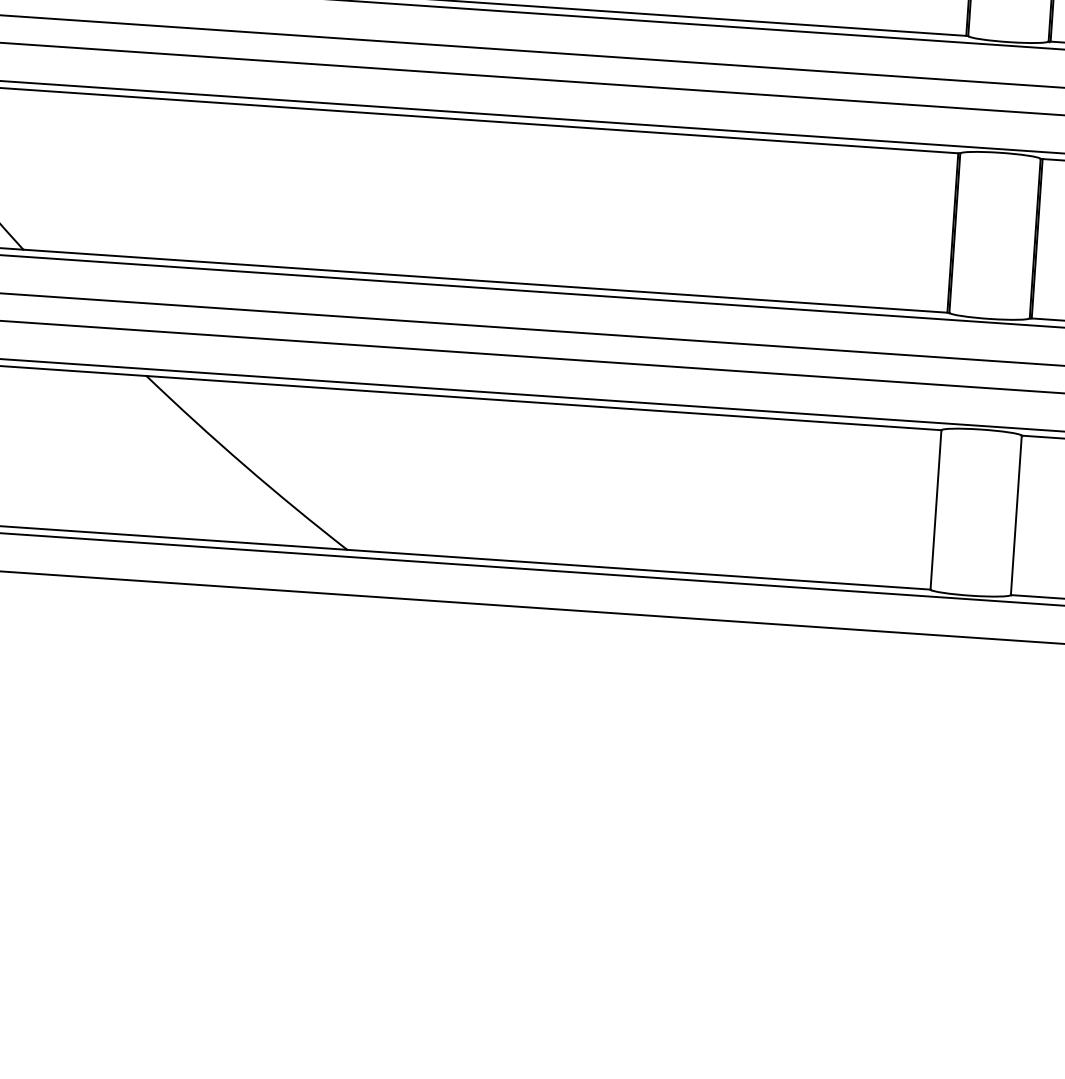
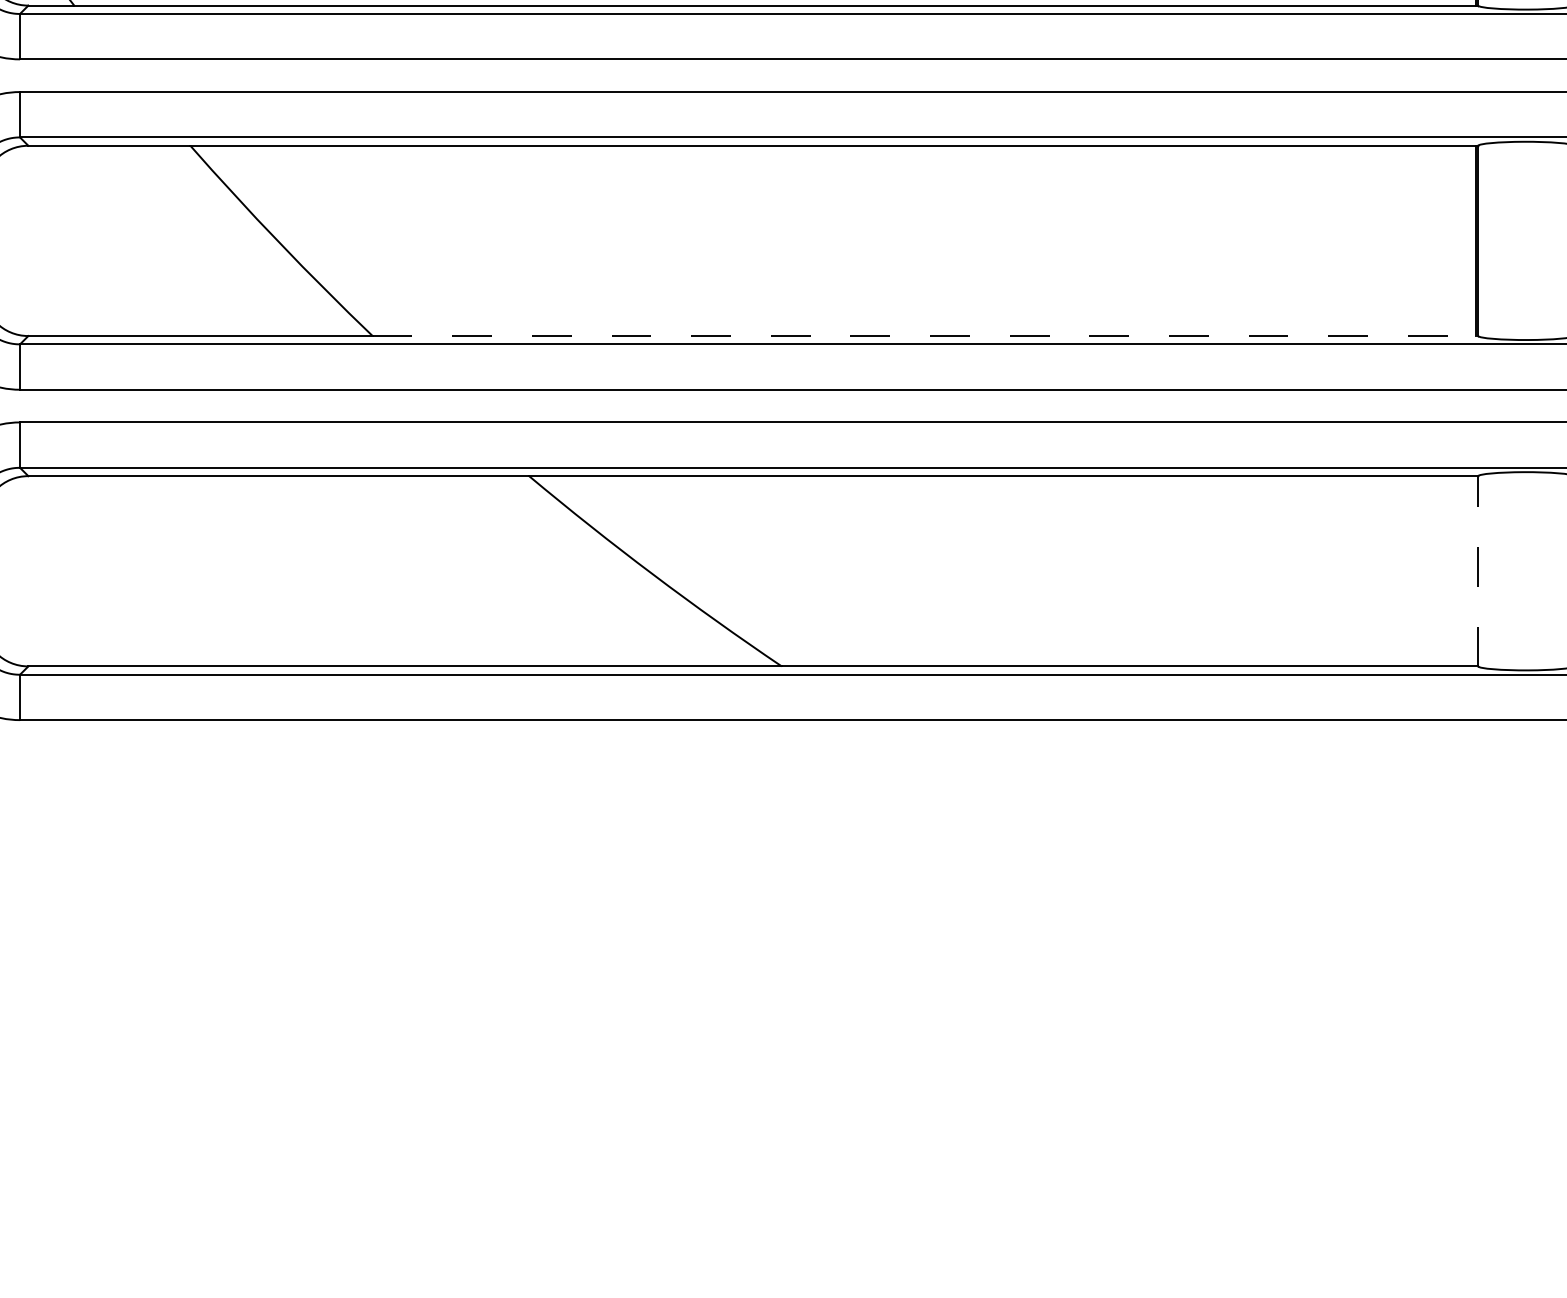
line: (486, 281) -> (925, 336), solid -> dashed
line: (936, 509) -> (1478, 570), solid -> dashed

